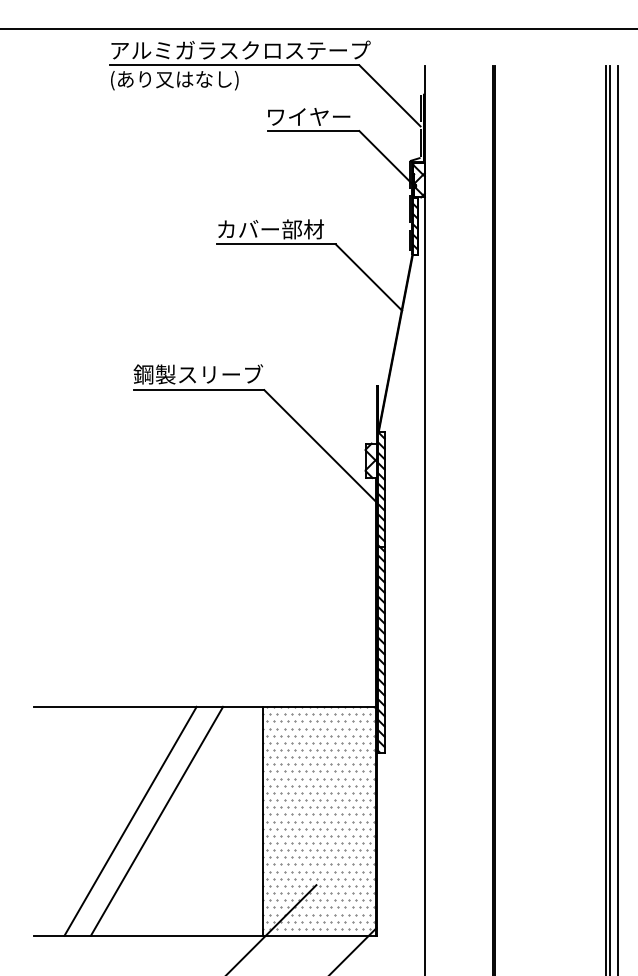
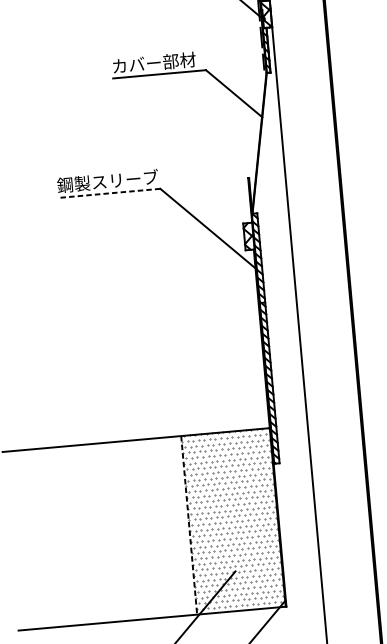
line: (198, 390) -> (109, 193), solid -> dashed
line: (130, 820) -> (85, 533), removed
line: (156, 820) -> (106, 532), removed
line: (262, 821) -> (189, 525), solid -> dashed

